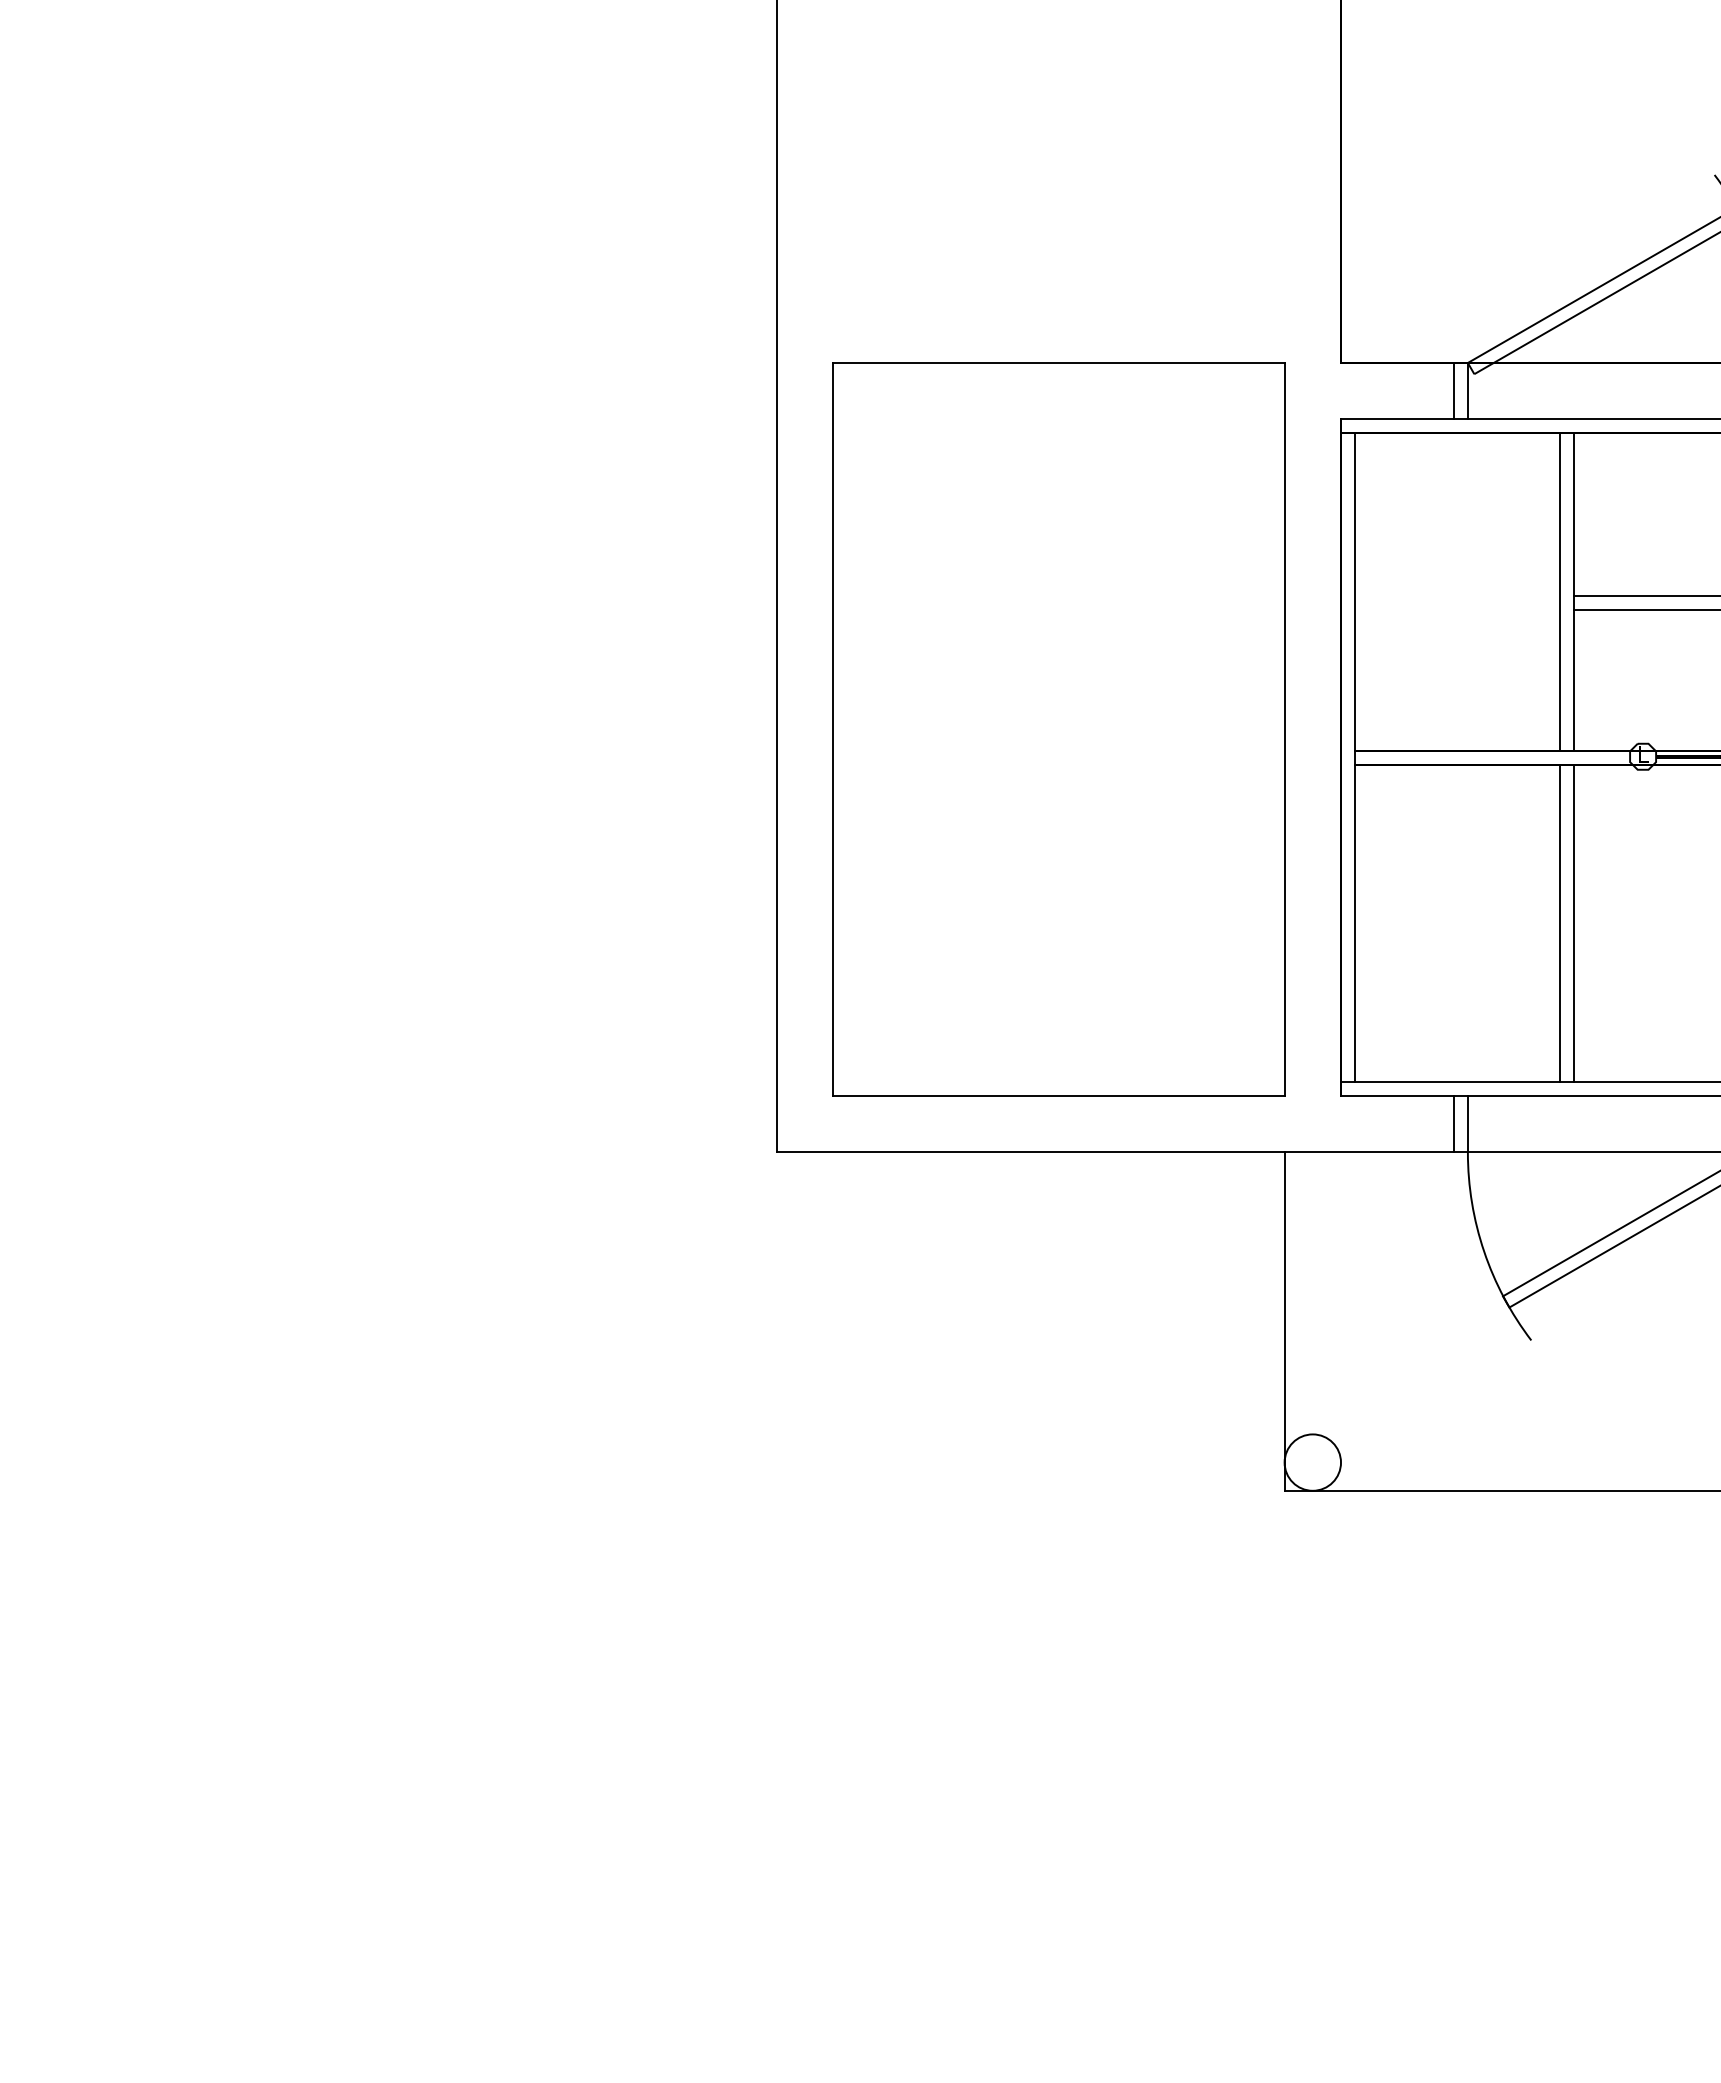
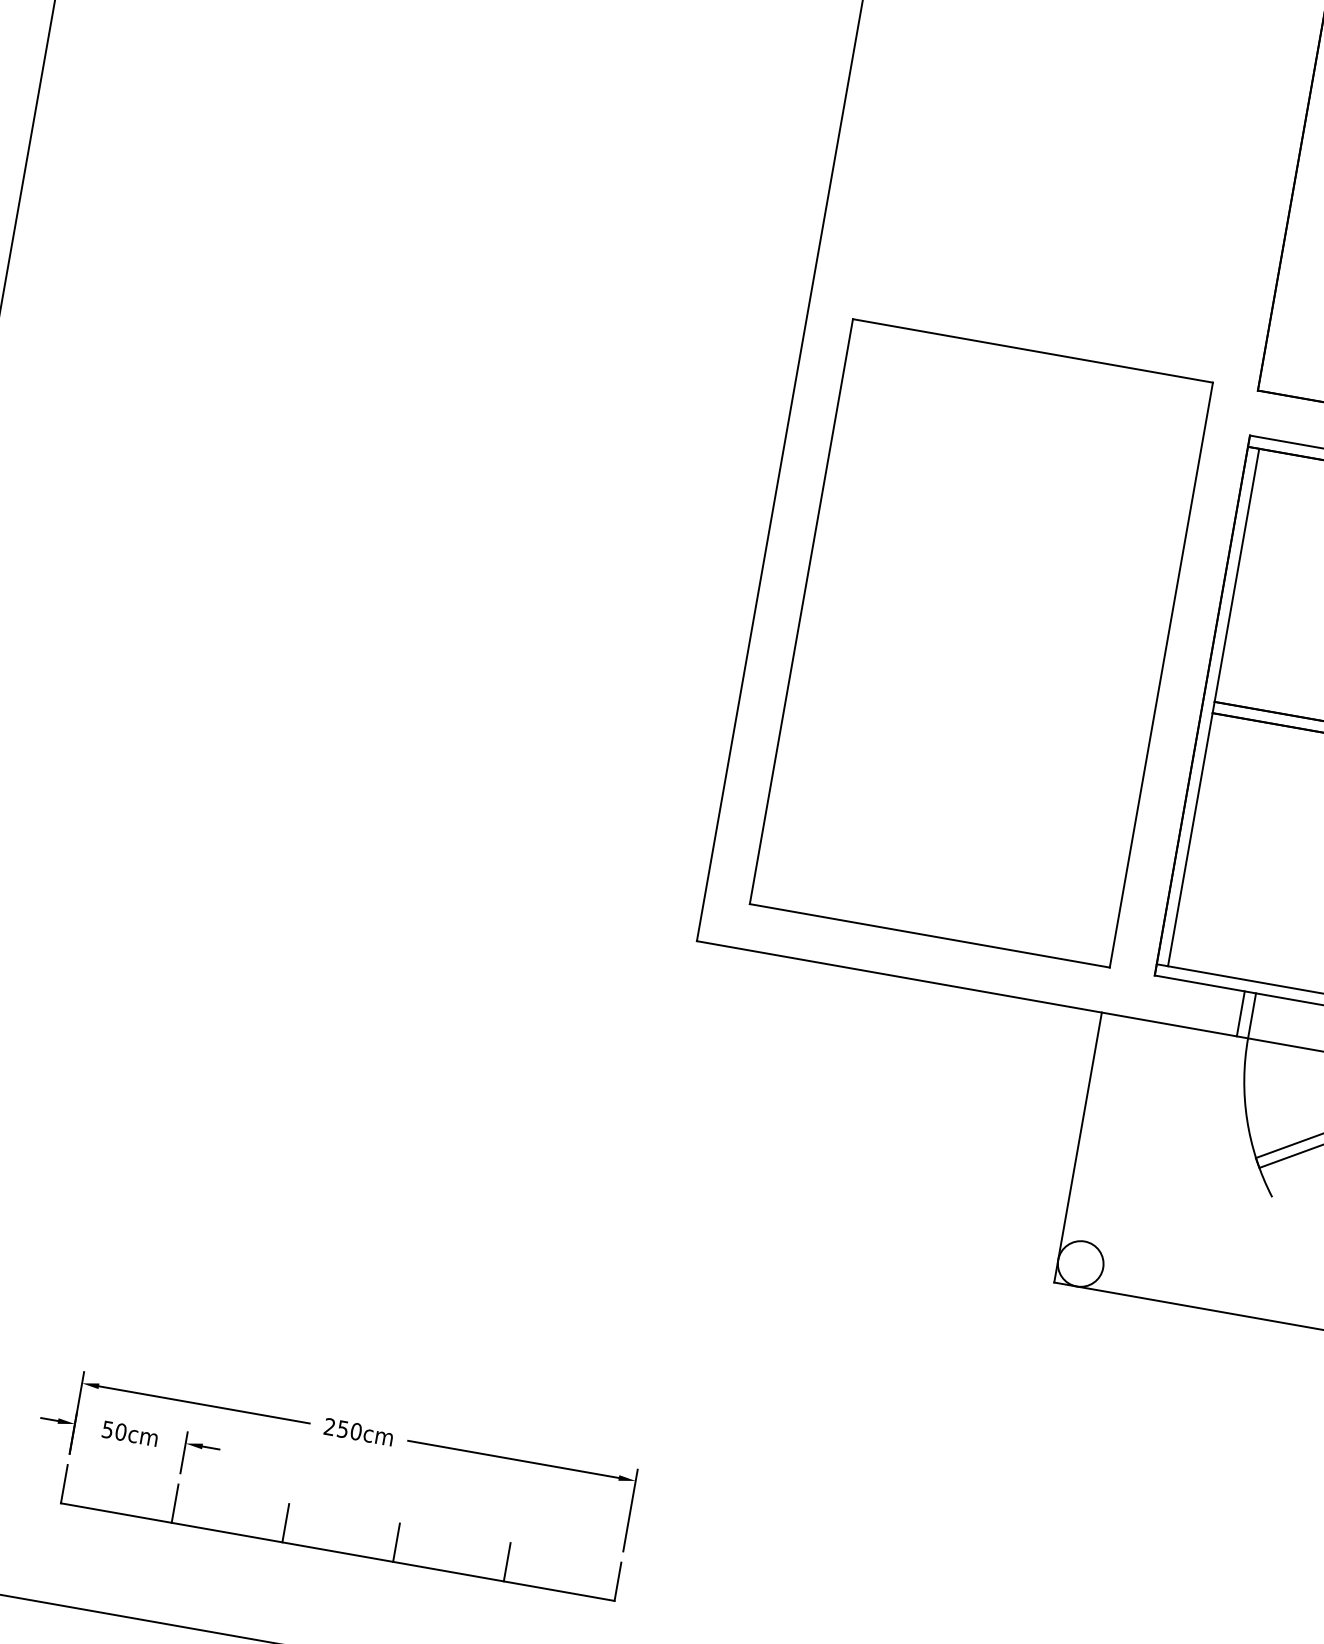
part: (449, 1832) -> (339, 1437), added

